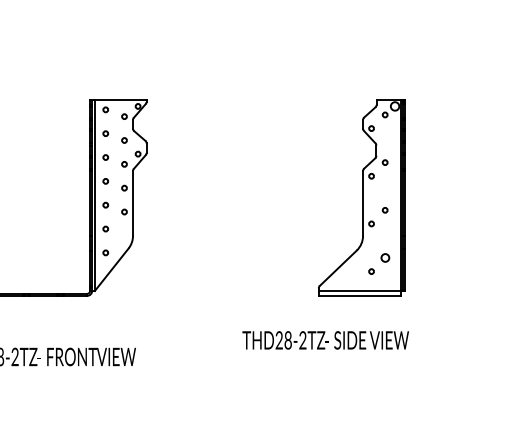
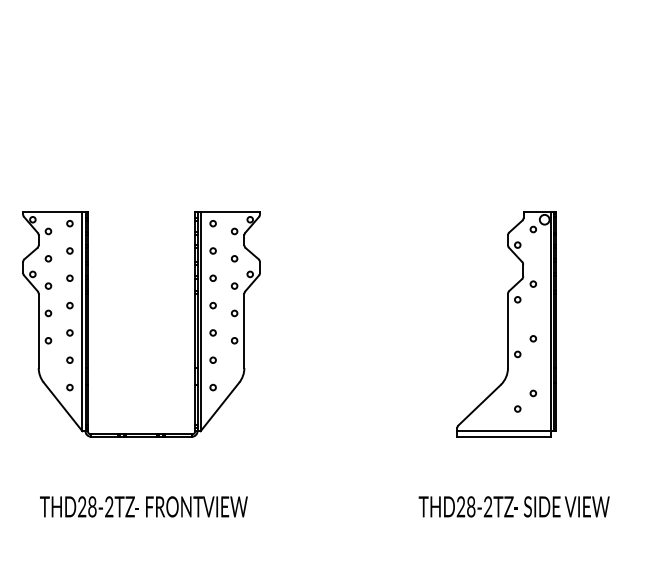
circle: (384, 258) -> (532, 393), size x0.62
text: (325, 340) -> (513, 506), moved

